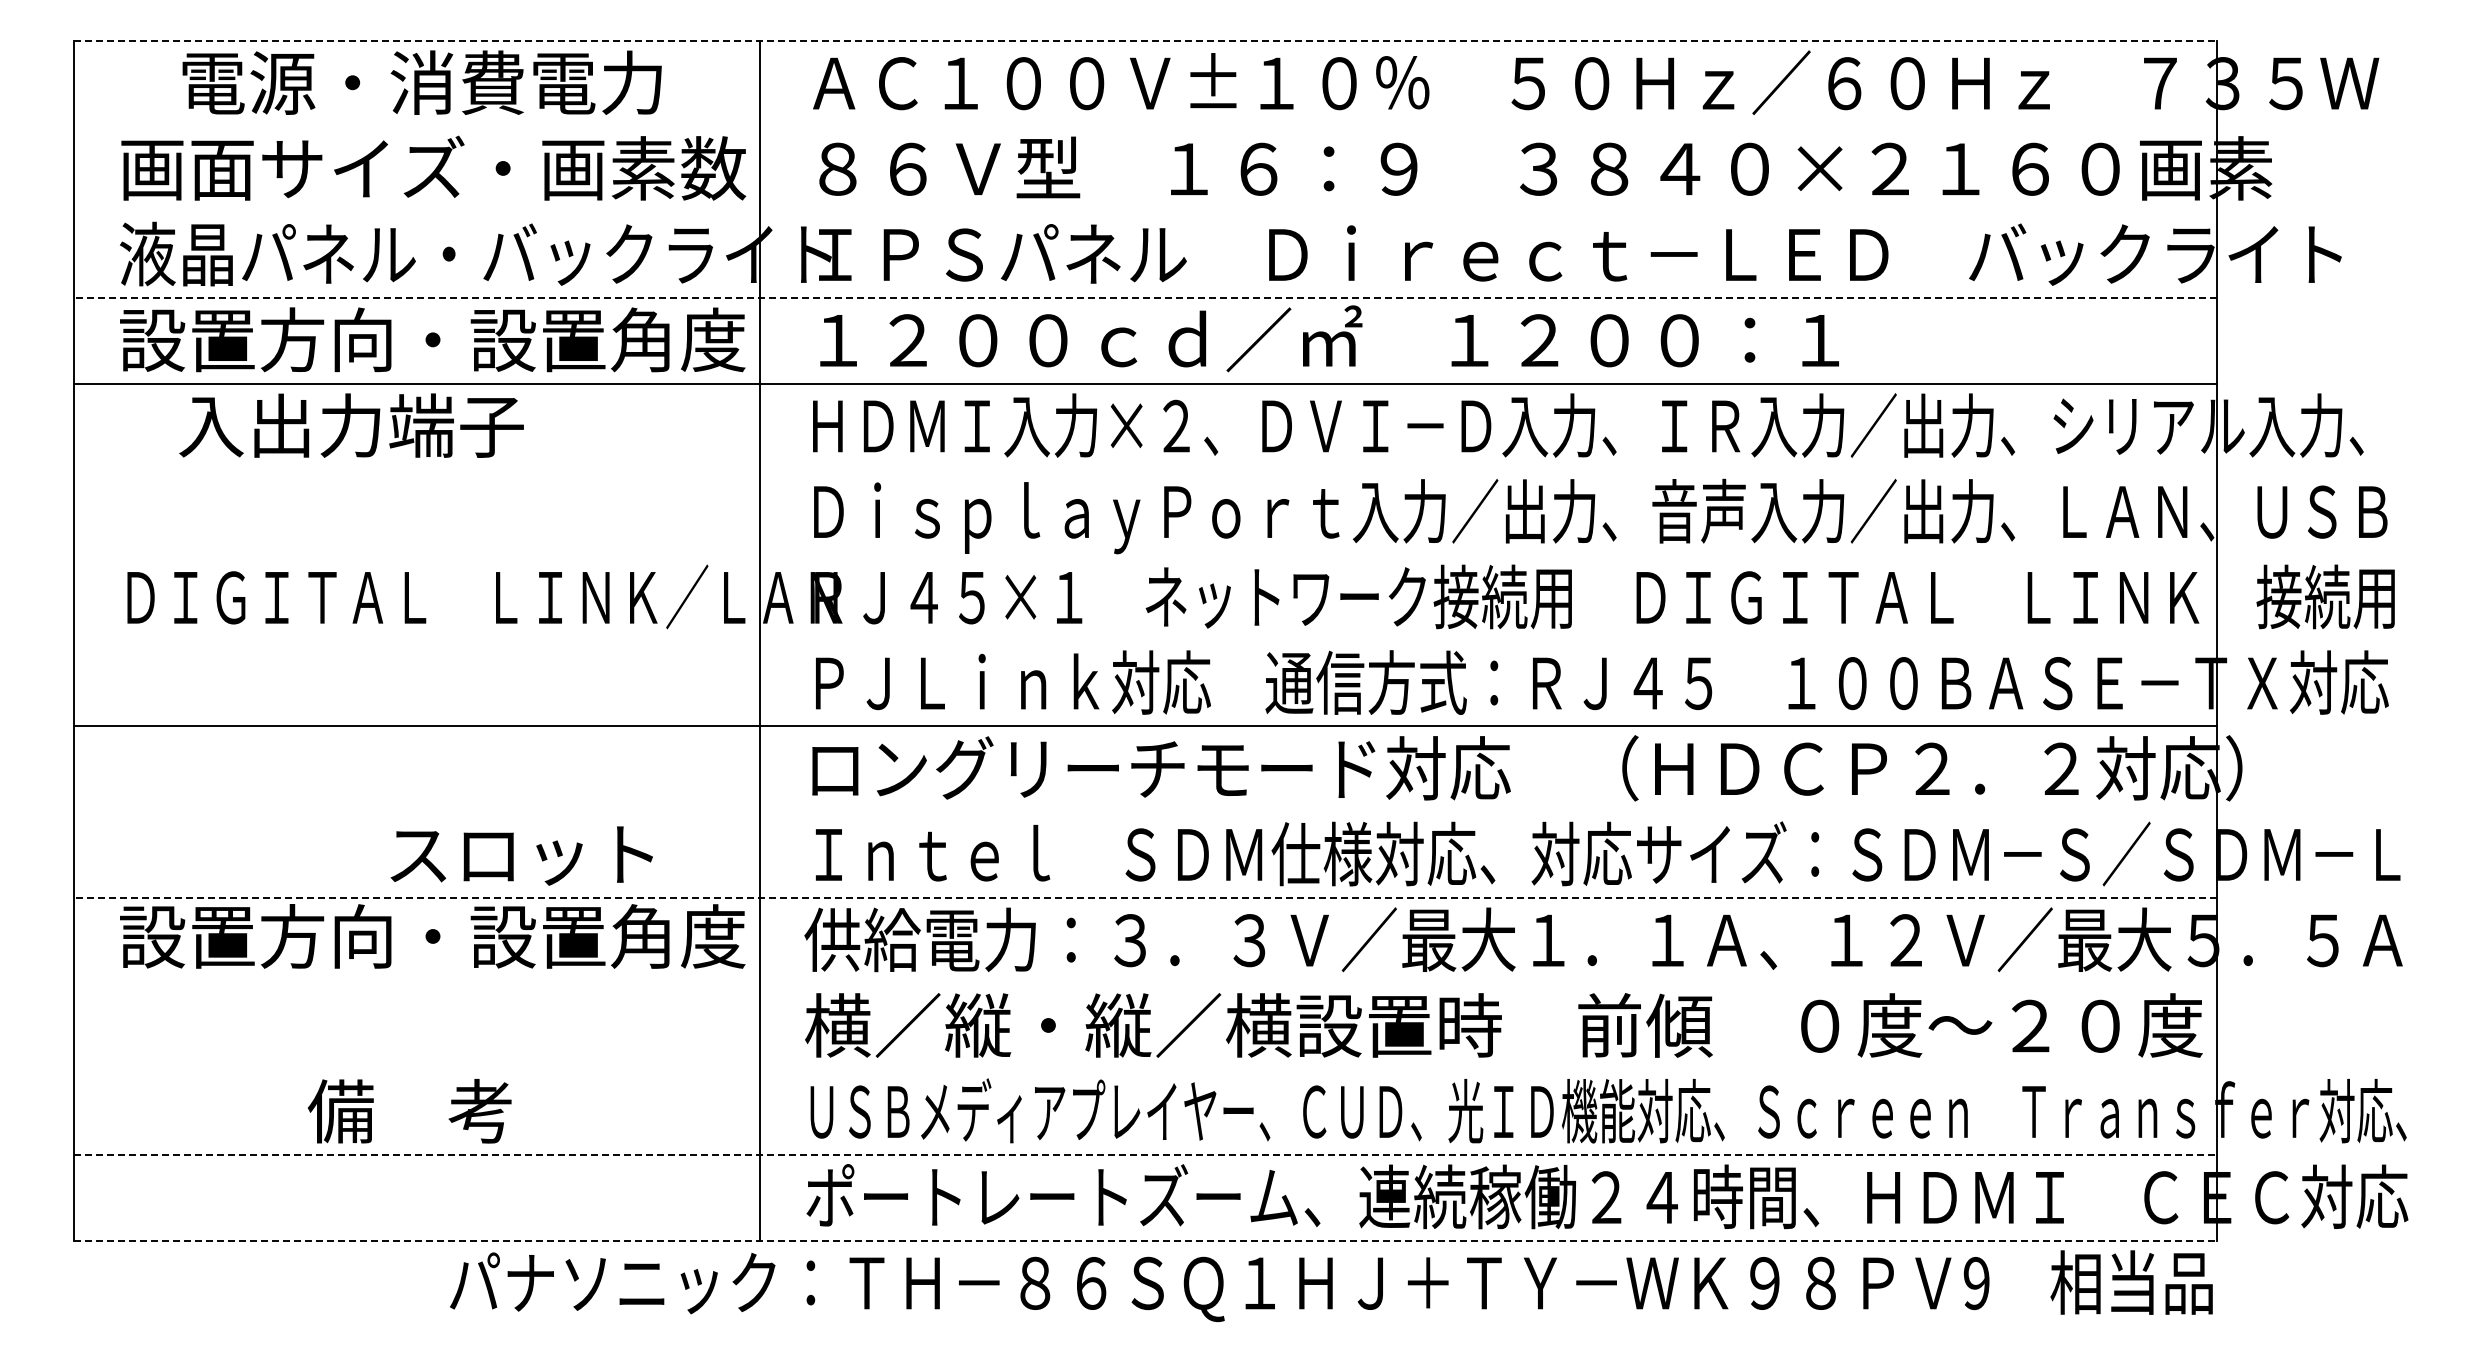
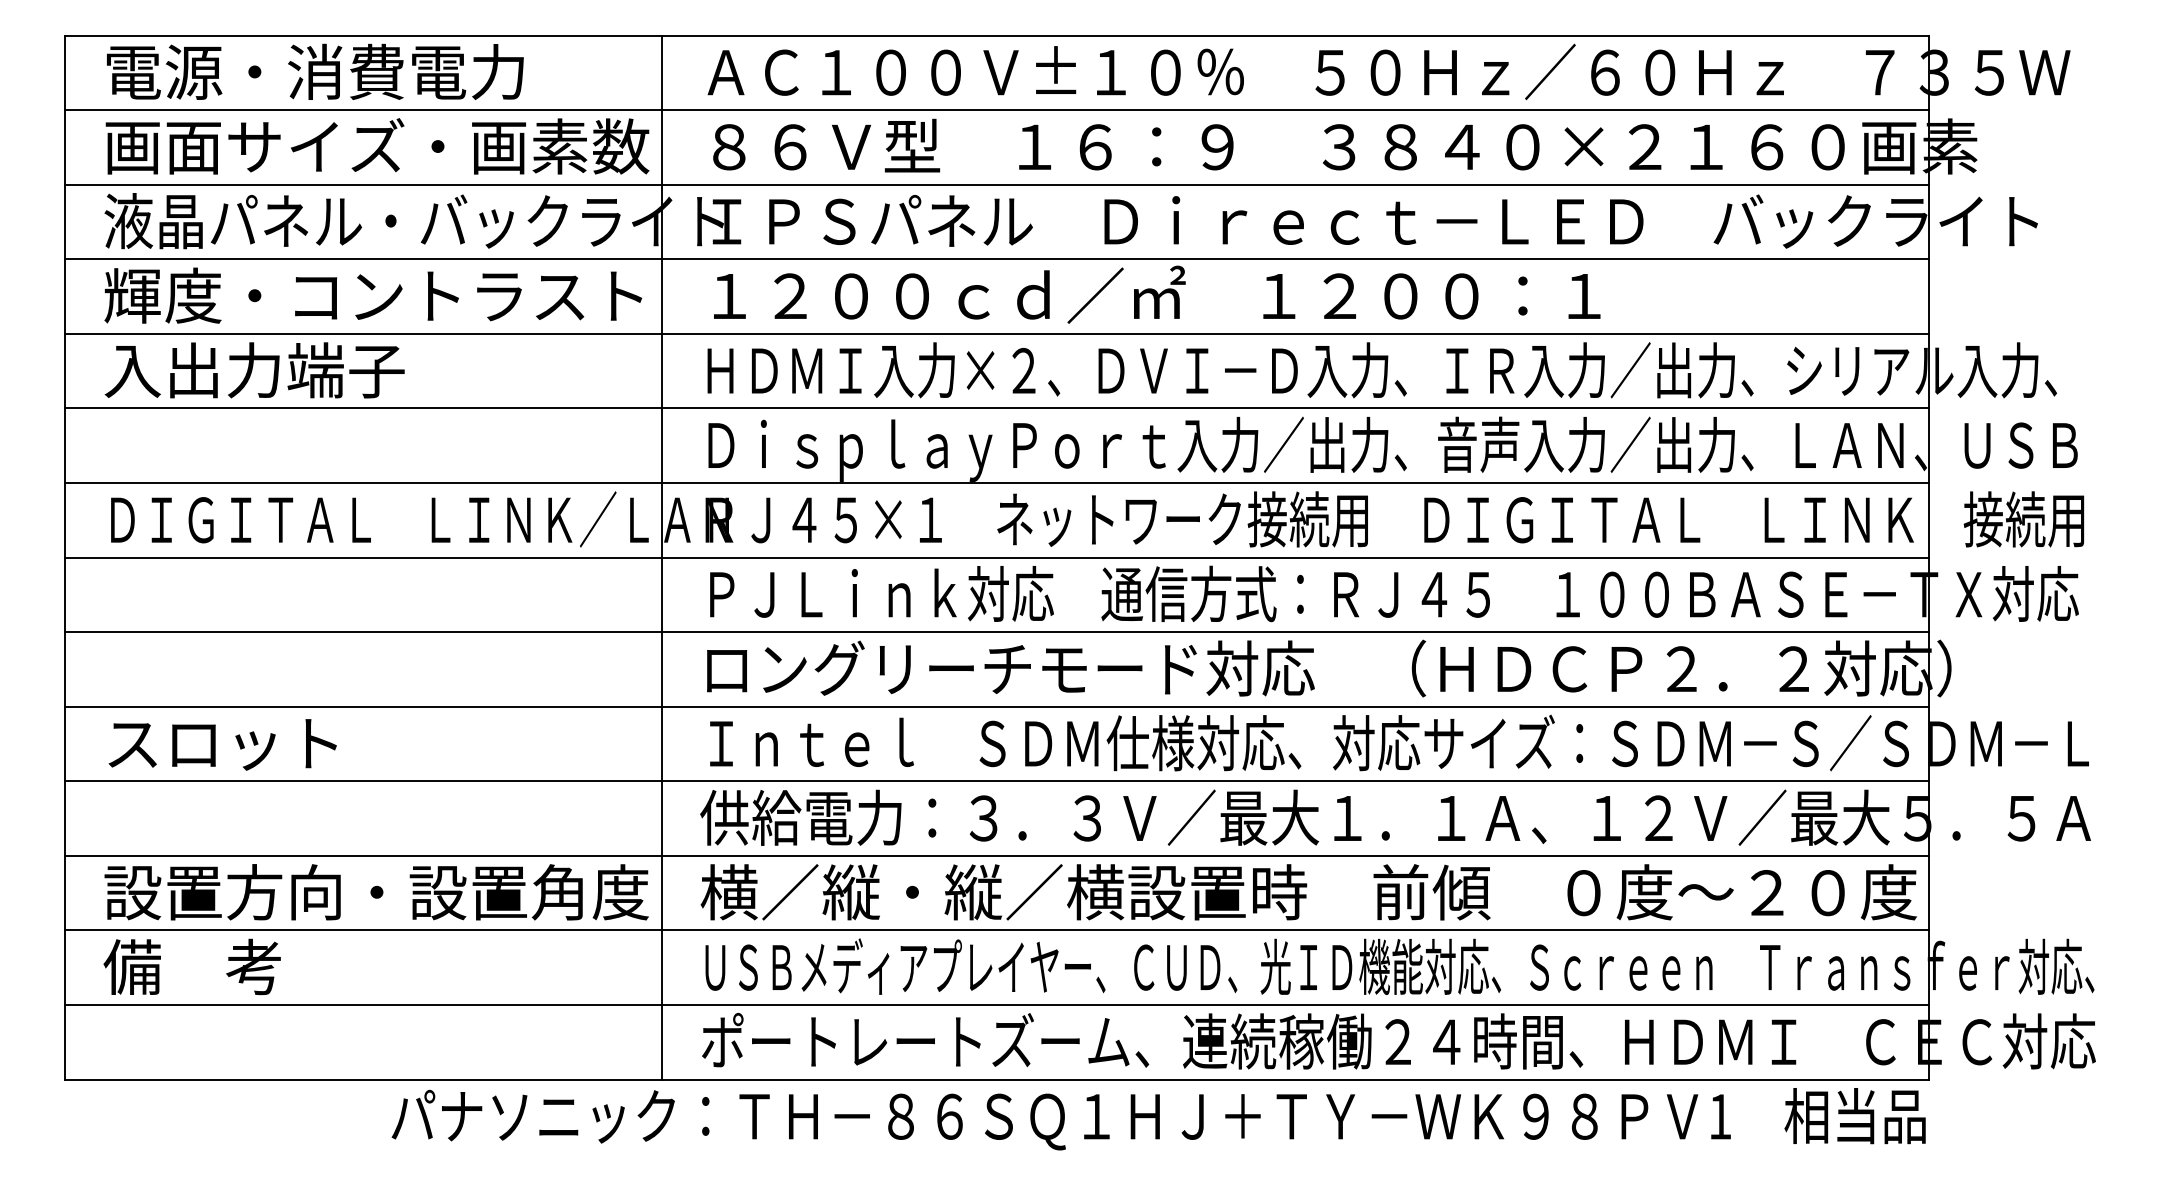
line: (1146, 40) -> (997, 35), dashed -> solid
text: (421, 82) -> (314, 71), moved
line: (1145, 126) -> (996, 110), added
line: (1145, 212) -> (996, 184), added
line: (1145, 297) -> (996, 258), dashed -> solid
text: (432, 339) -> (376, 295), 設置方向・設置角度 -> 輝度・コントラスト
text: (351, 425) -> (254, 370), moved
line: (1145, 469) -> (996, 408), added
line: (1145, 555) -> (996, 483), added
line: (1145, 640) -> (996, 557), added
line: (1145, 812) -> (996, 706), added
text: (521, 855) -> (222, 744), moved
line: (1145, 897) -> (996, 780), dashed -> solid
text: (432, 936) -> (376, 892), moved
line: (1145, 983) -> (996, 855), added
line: (1145, 1069) -> (996, 930), added
text: (409, 1111) -> (192, 967), moved
line: (1146, 1154) -> (997, 1004), dashed -> solid
line: (1146, 1240) -> (997, 1079), dashed -> solid
text: (1976, 1283) -> (1720, 1116), 9 -> 1

